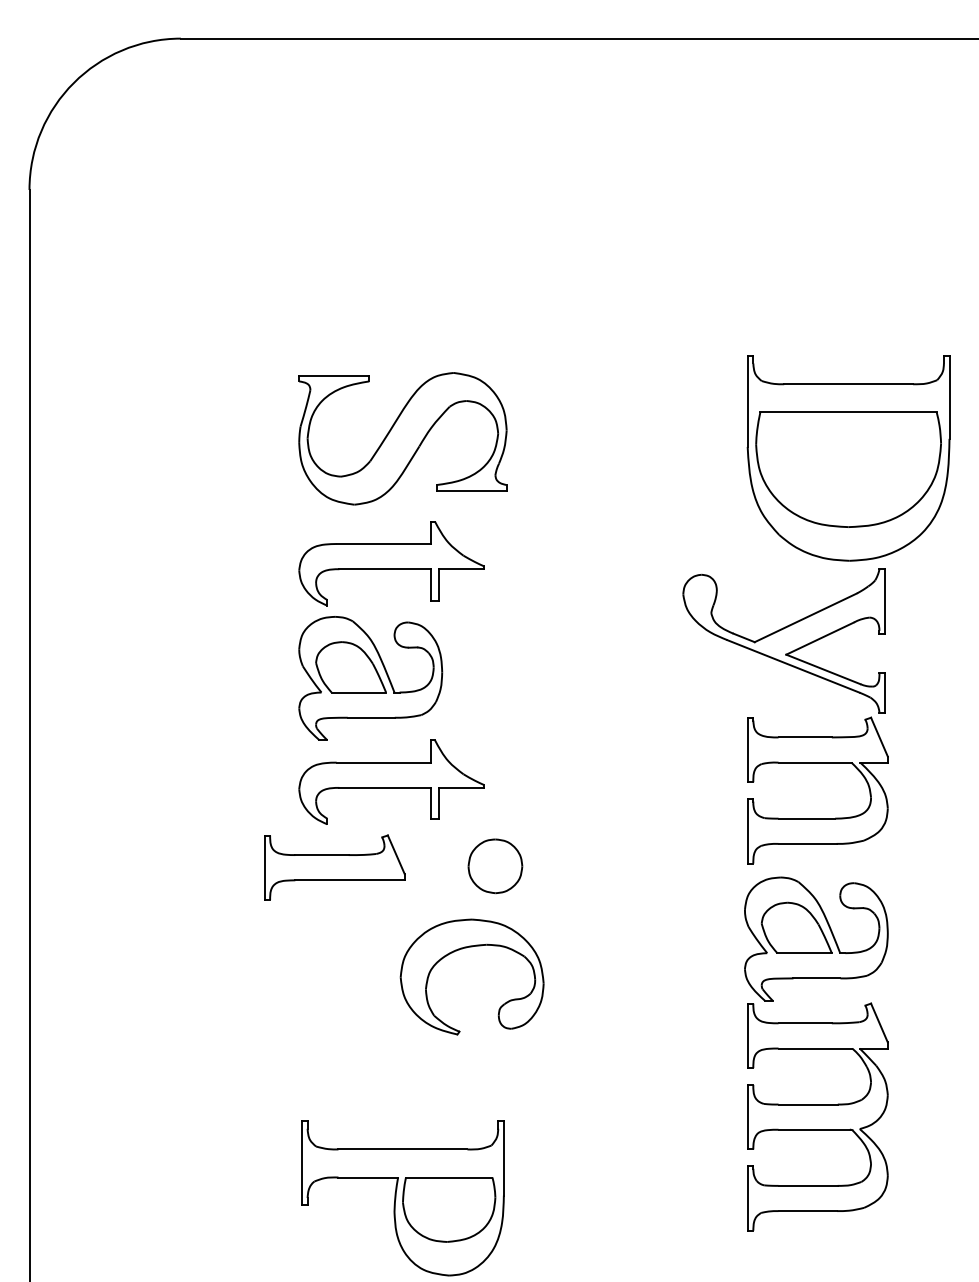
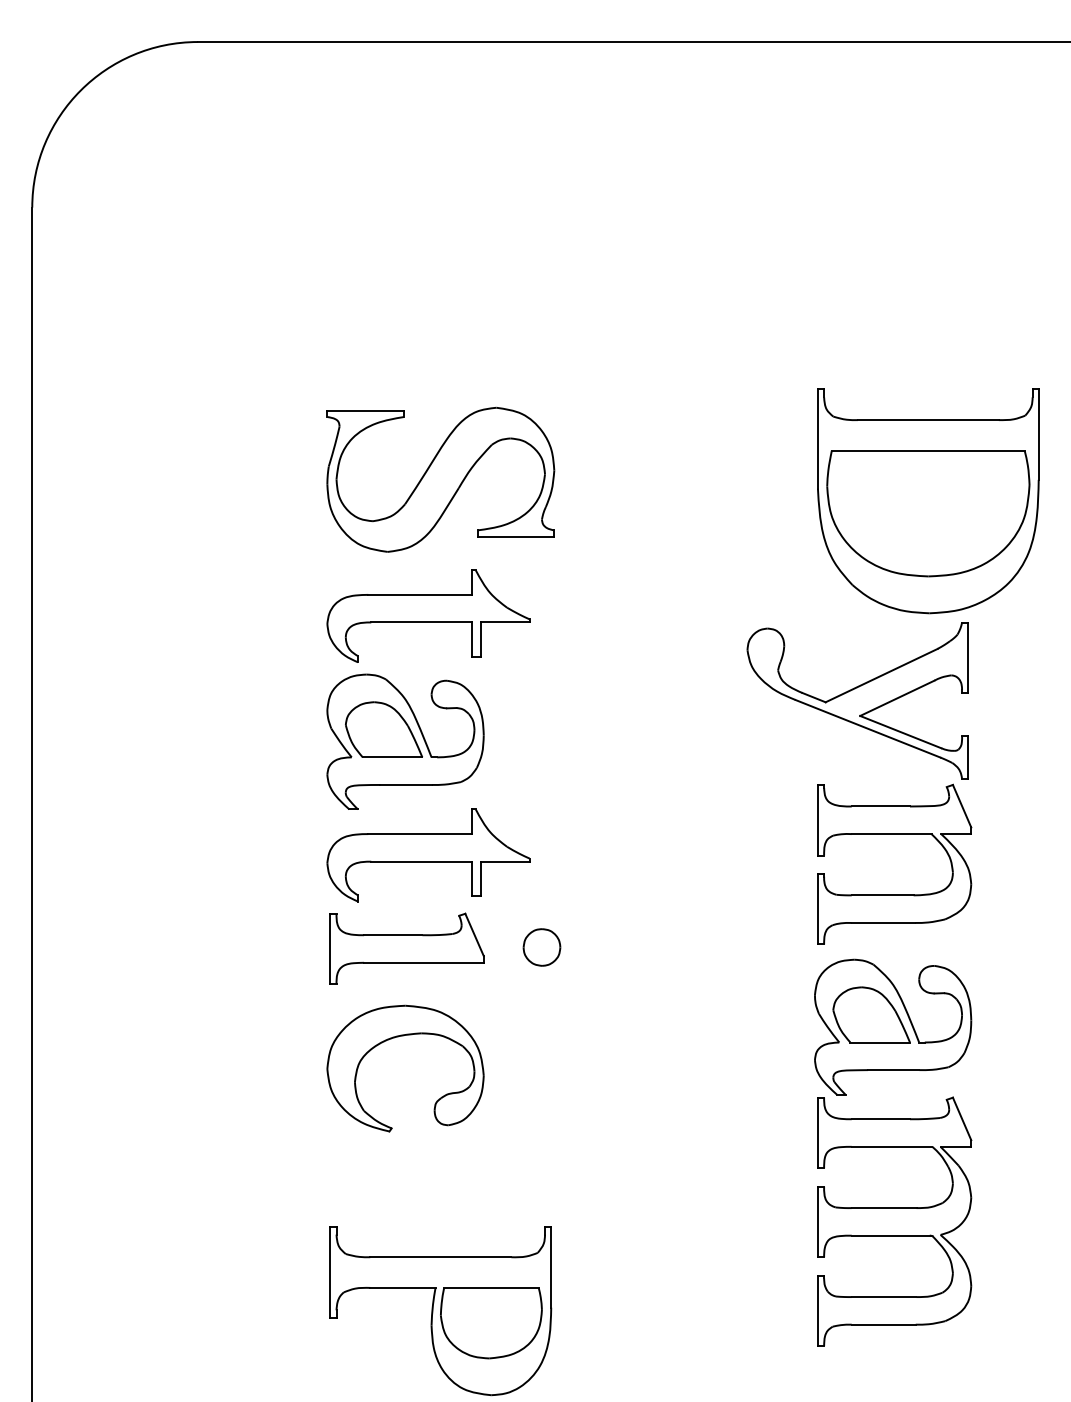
part: (494, 866) -> (541, 947), size x0.62
part: (334, 867) -> (406, 948), moved
part: (465, 948) -> (398, 1037), moved

